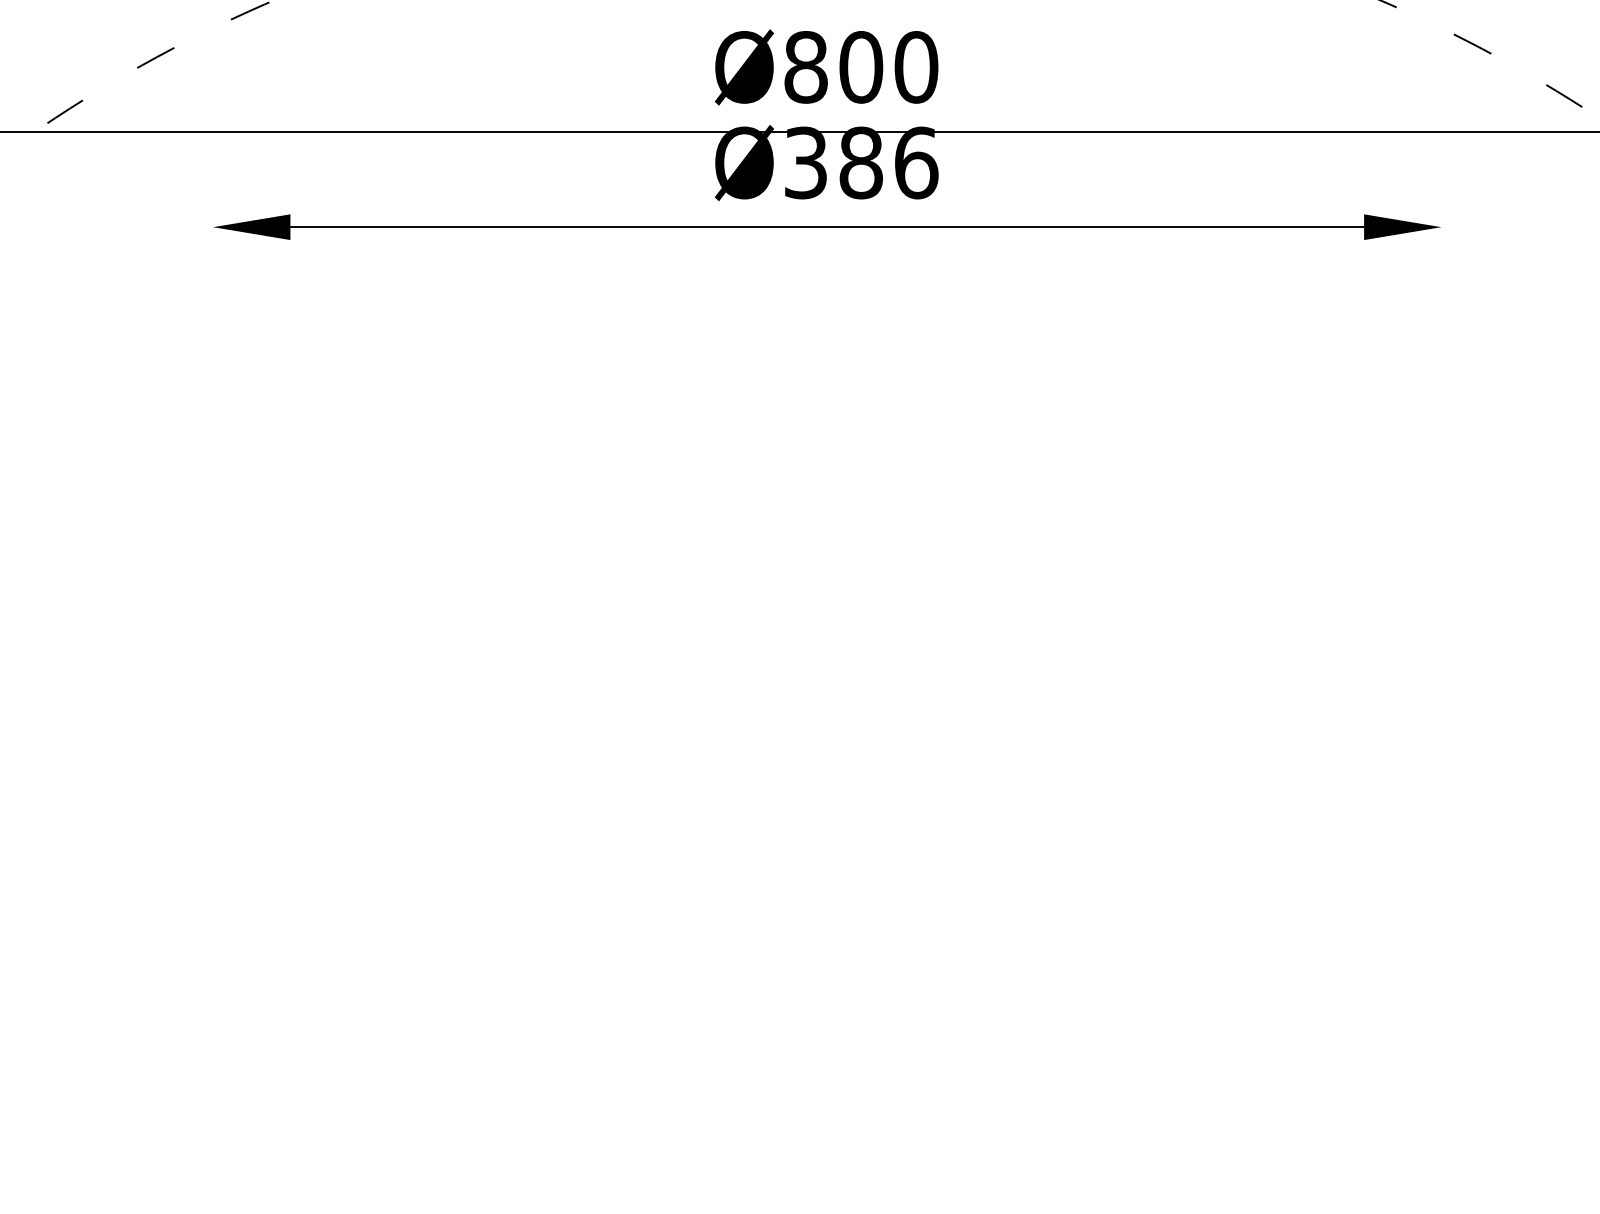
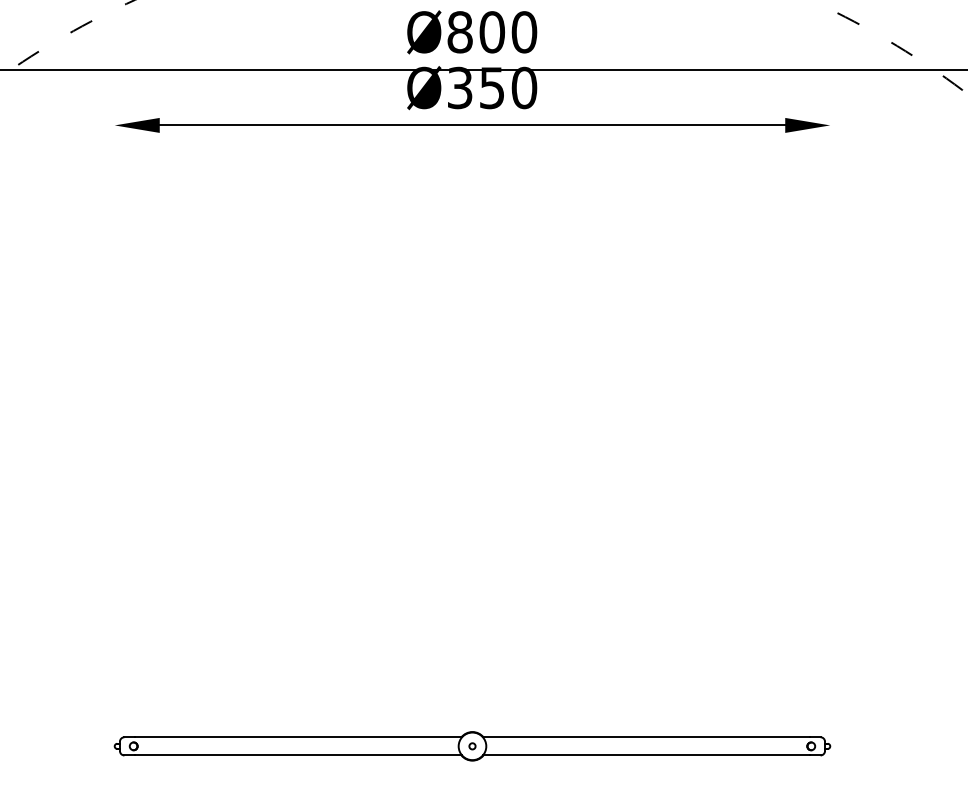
text: (889, 162) -> (508, 87), Ø386 -> Ø350

